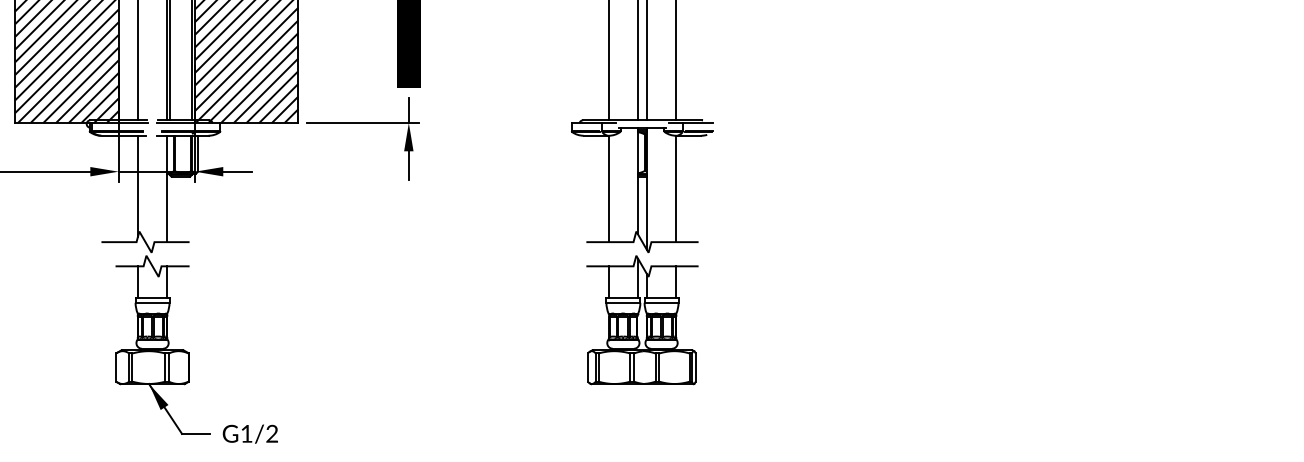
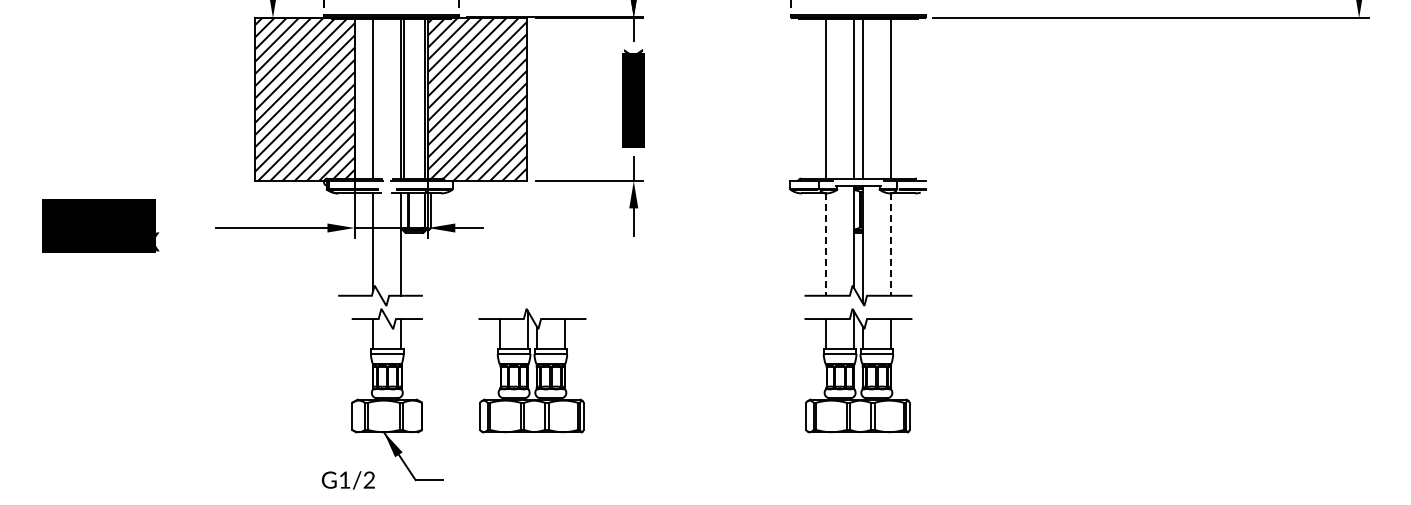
line: (609, 189) -> (826, 245), solid -> dashed
line: (675, 189) -> (890, 245), solid -> dashed
part: (303, 319) -> (532, 370), added
text: (250, 434) -> (348, 480), moved

